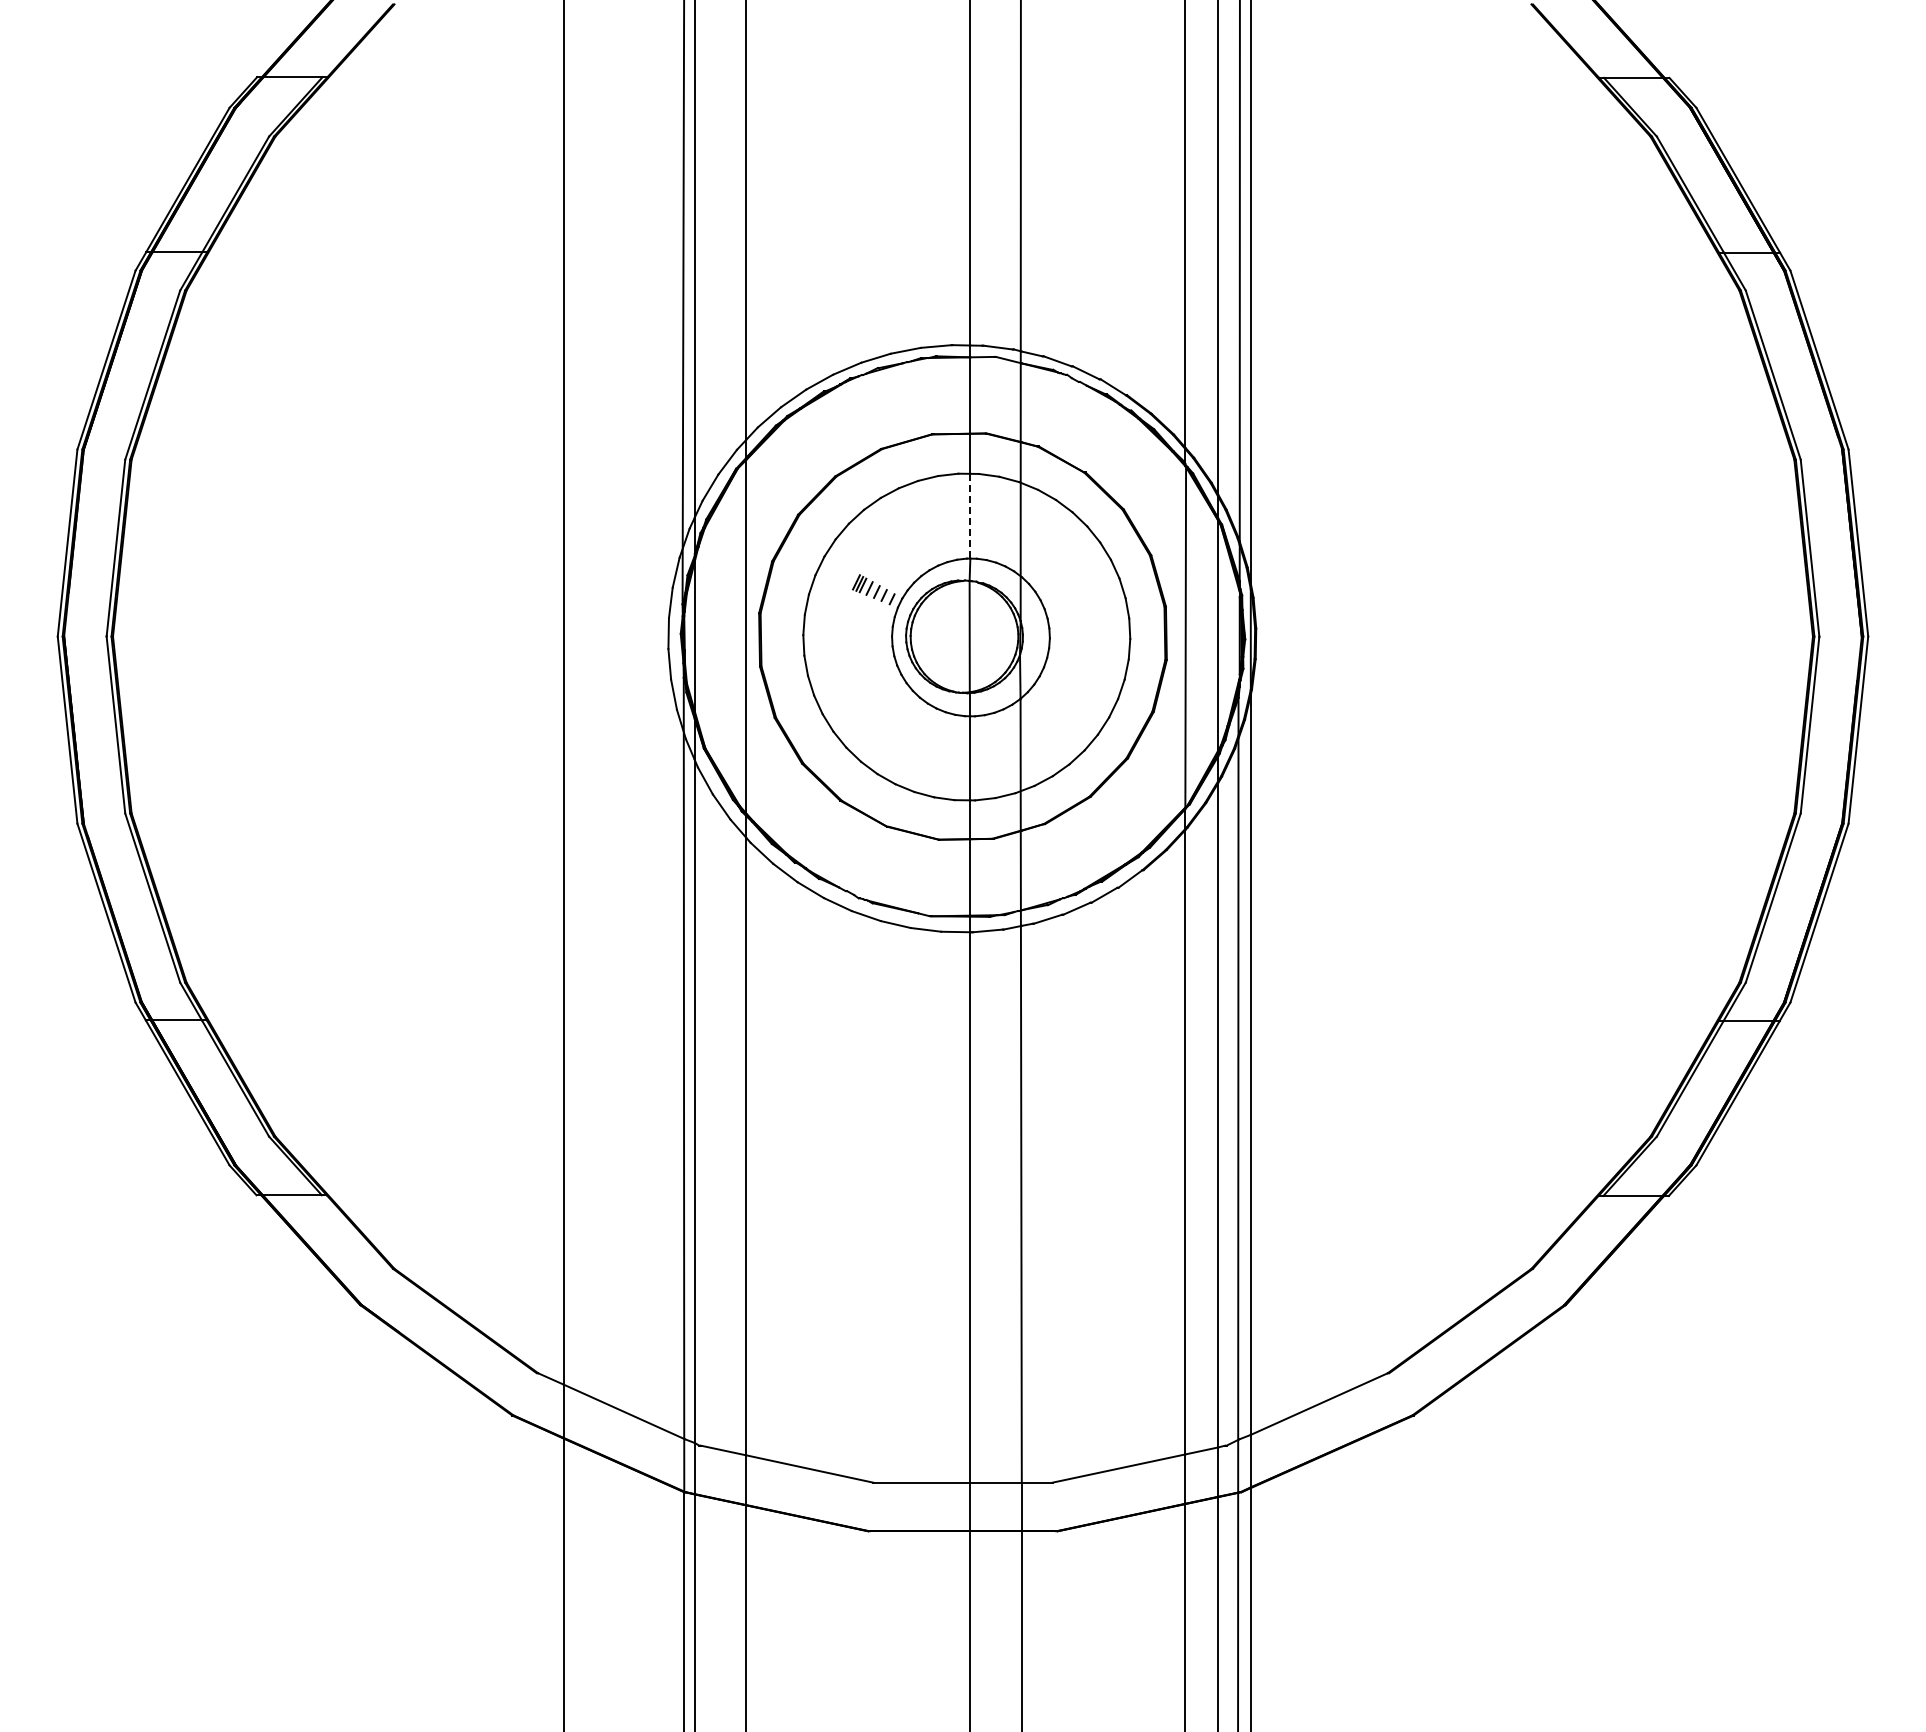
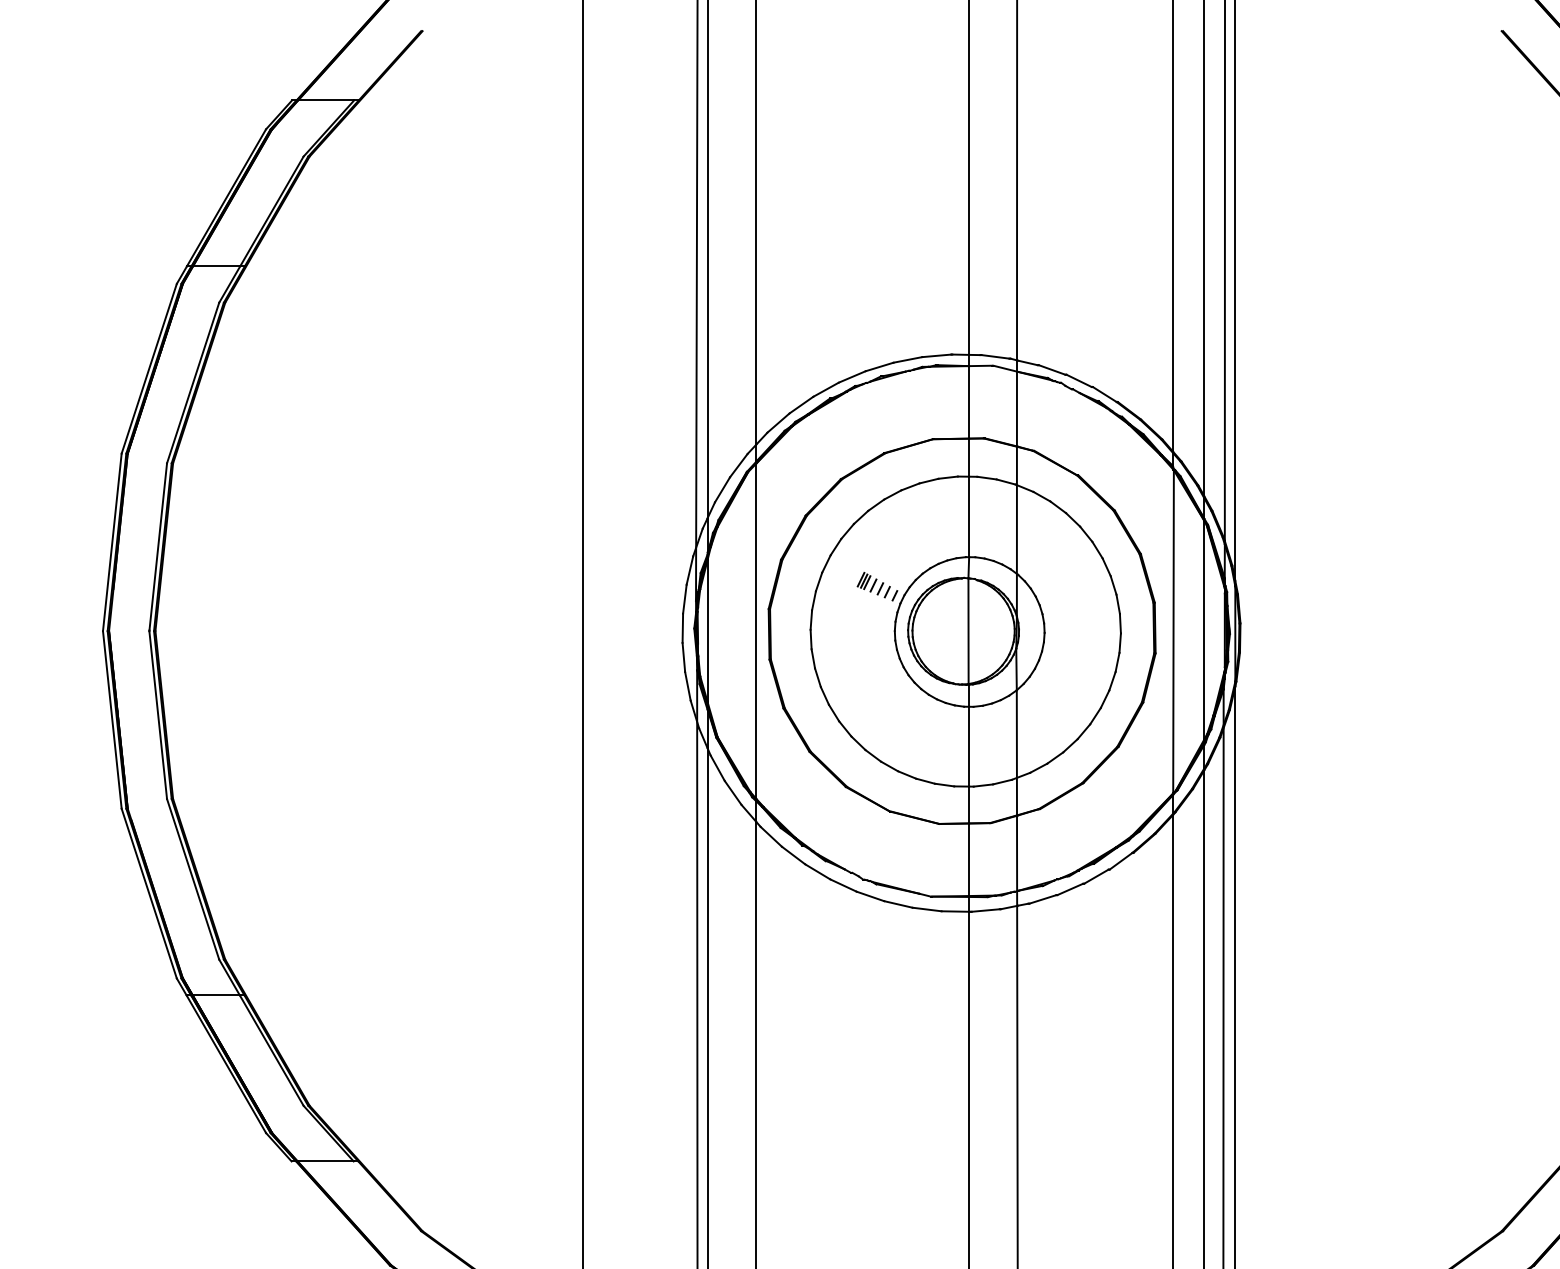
line: (970, 516) -> (969, 517), dashed -> solid

